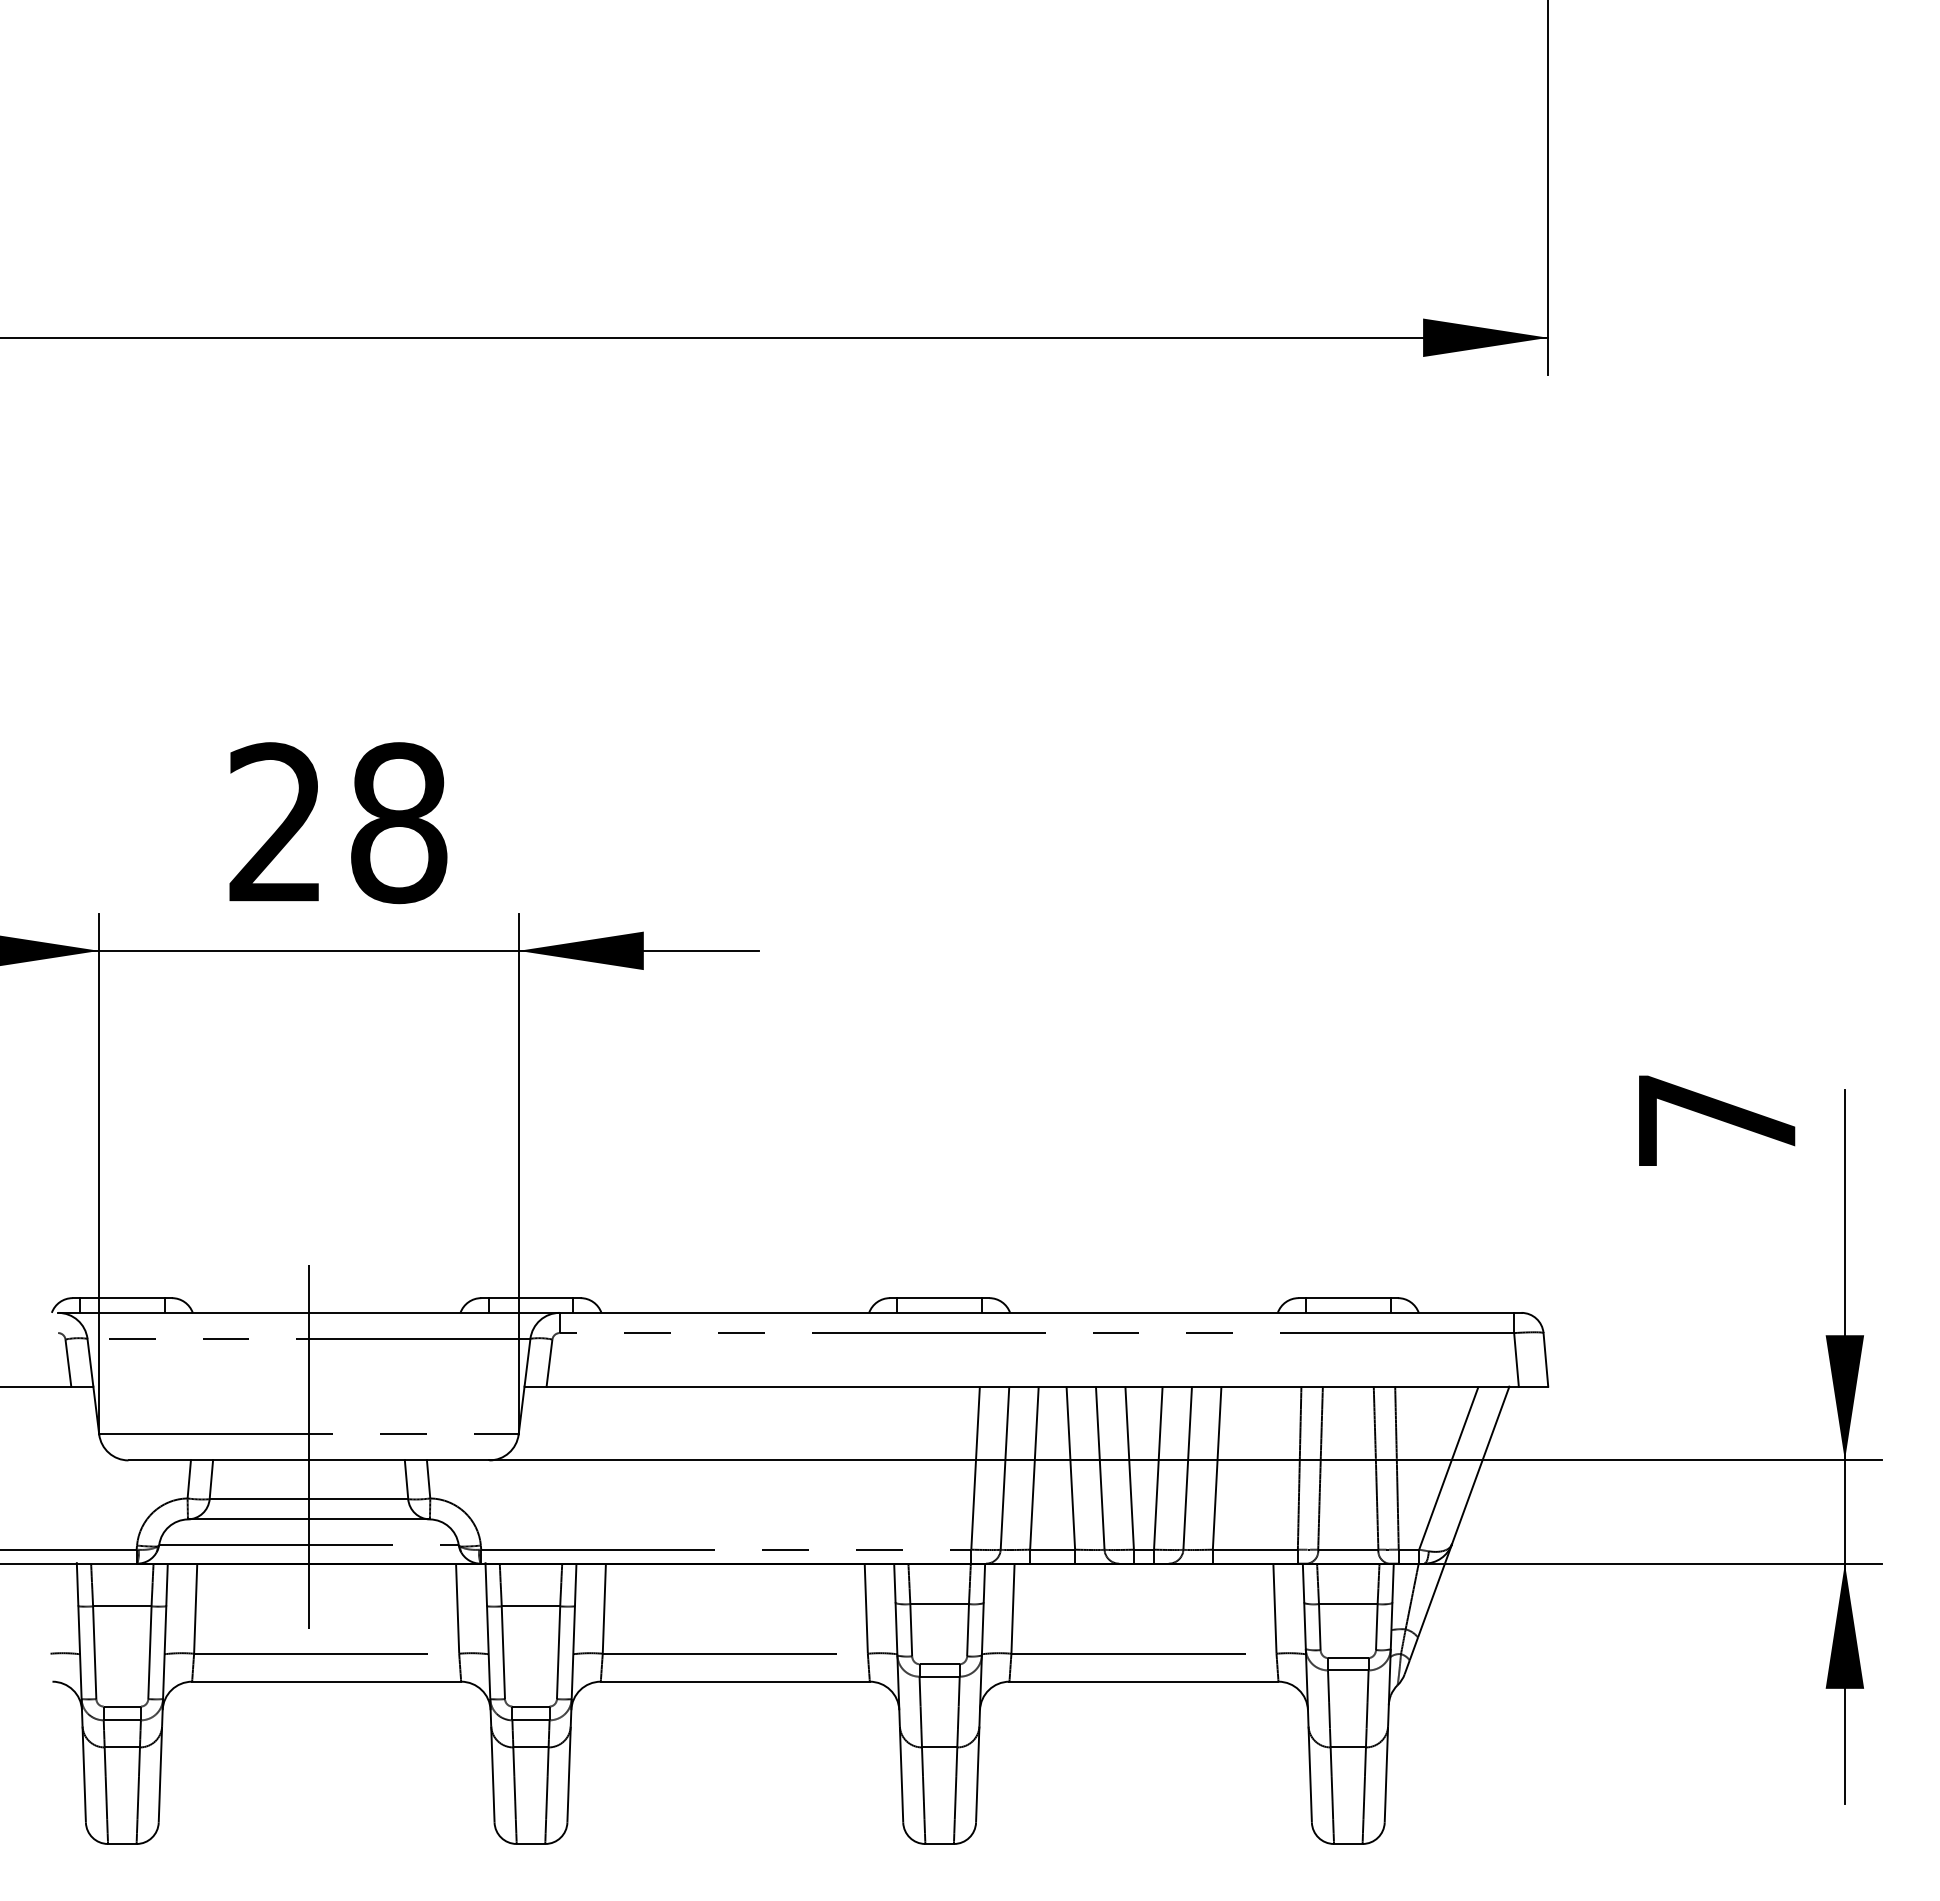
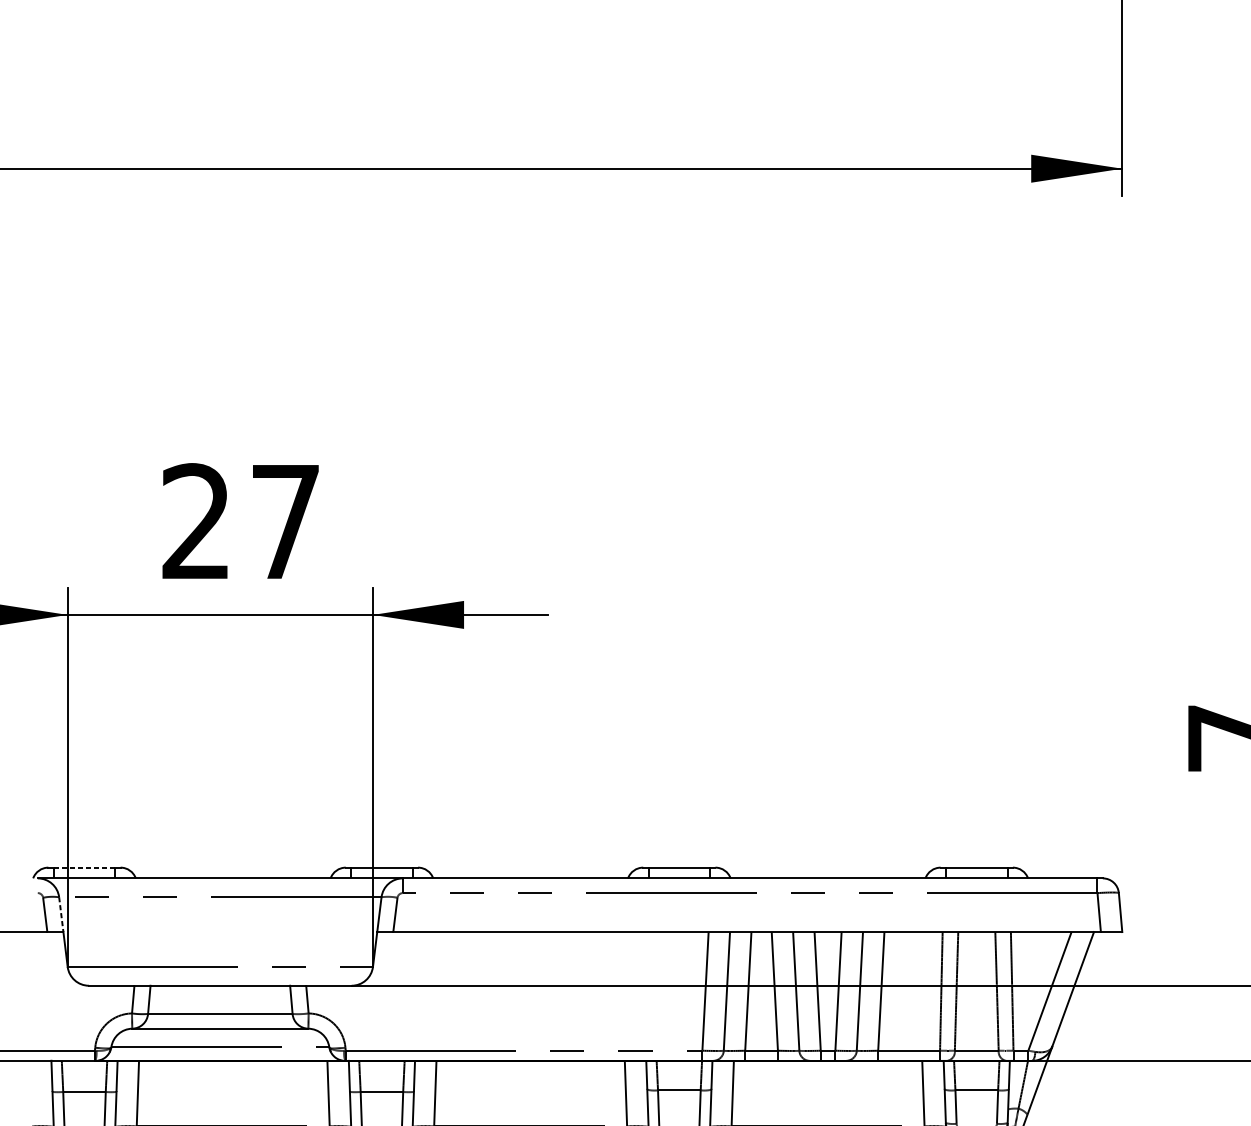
text: (399, 823) -> (286, 522), 28 -> 27
line: (122, 1298) -> (84, 867), solid -> dashed
line: (90, 1363) -> (61, 915), solid -> dashed
line: (308, 1446) -> (220, 975), removed

